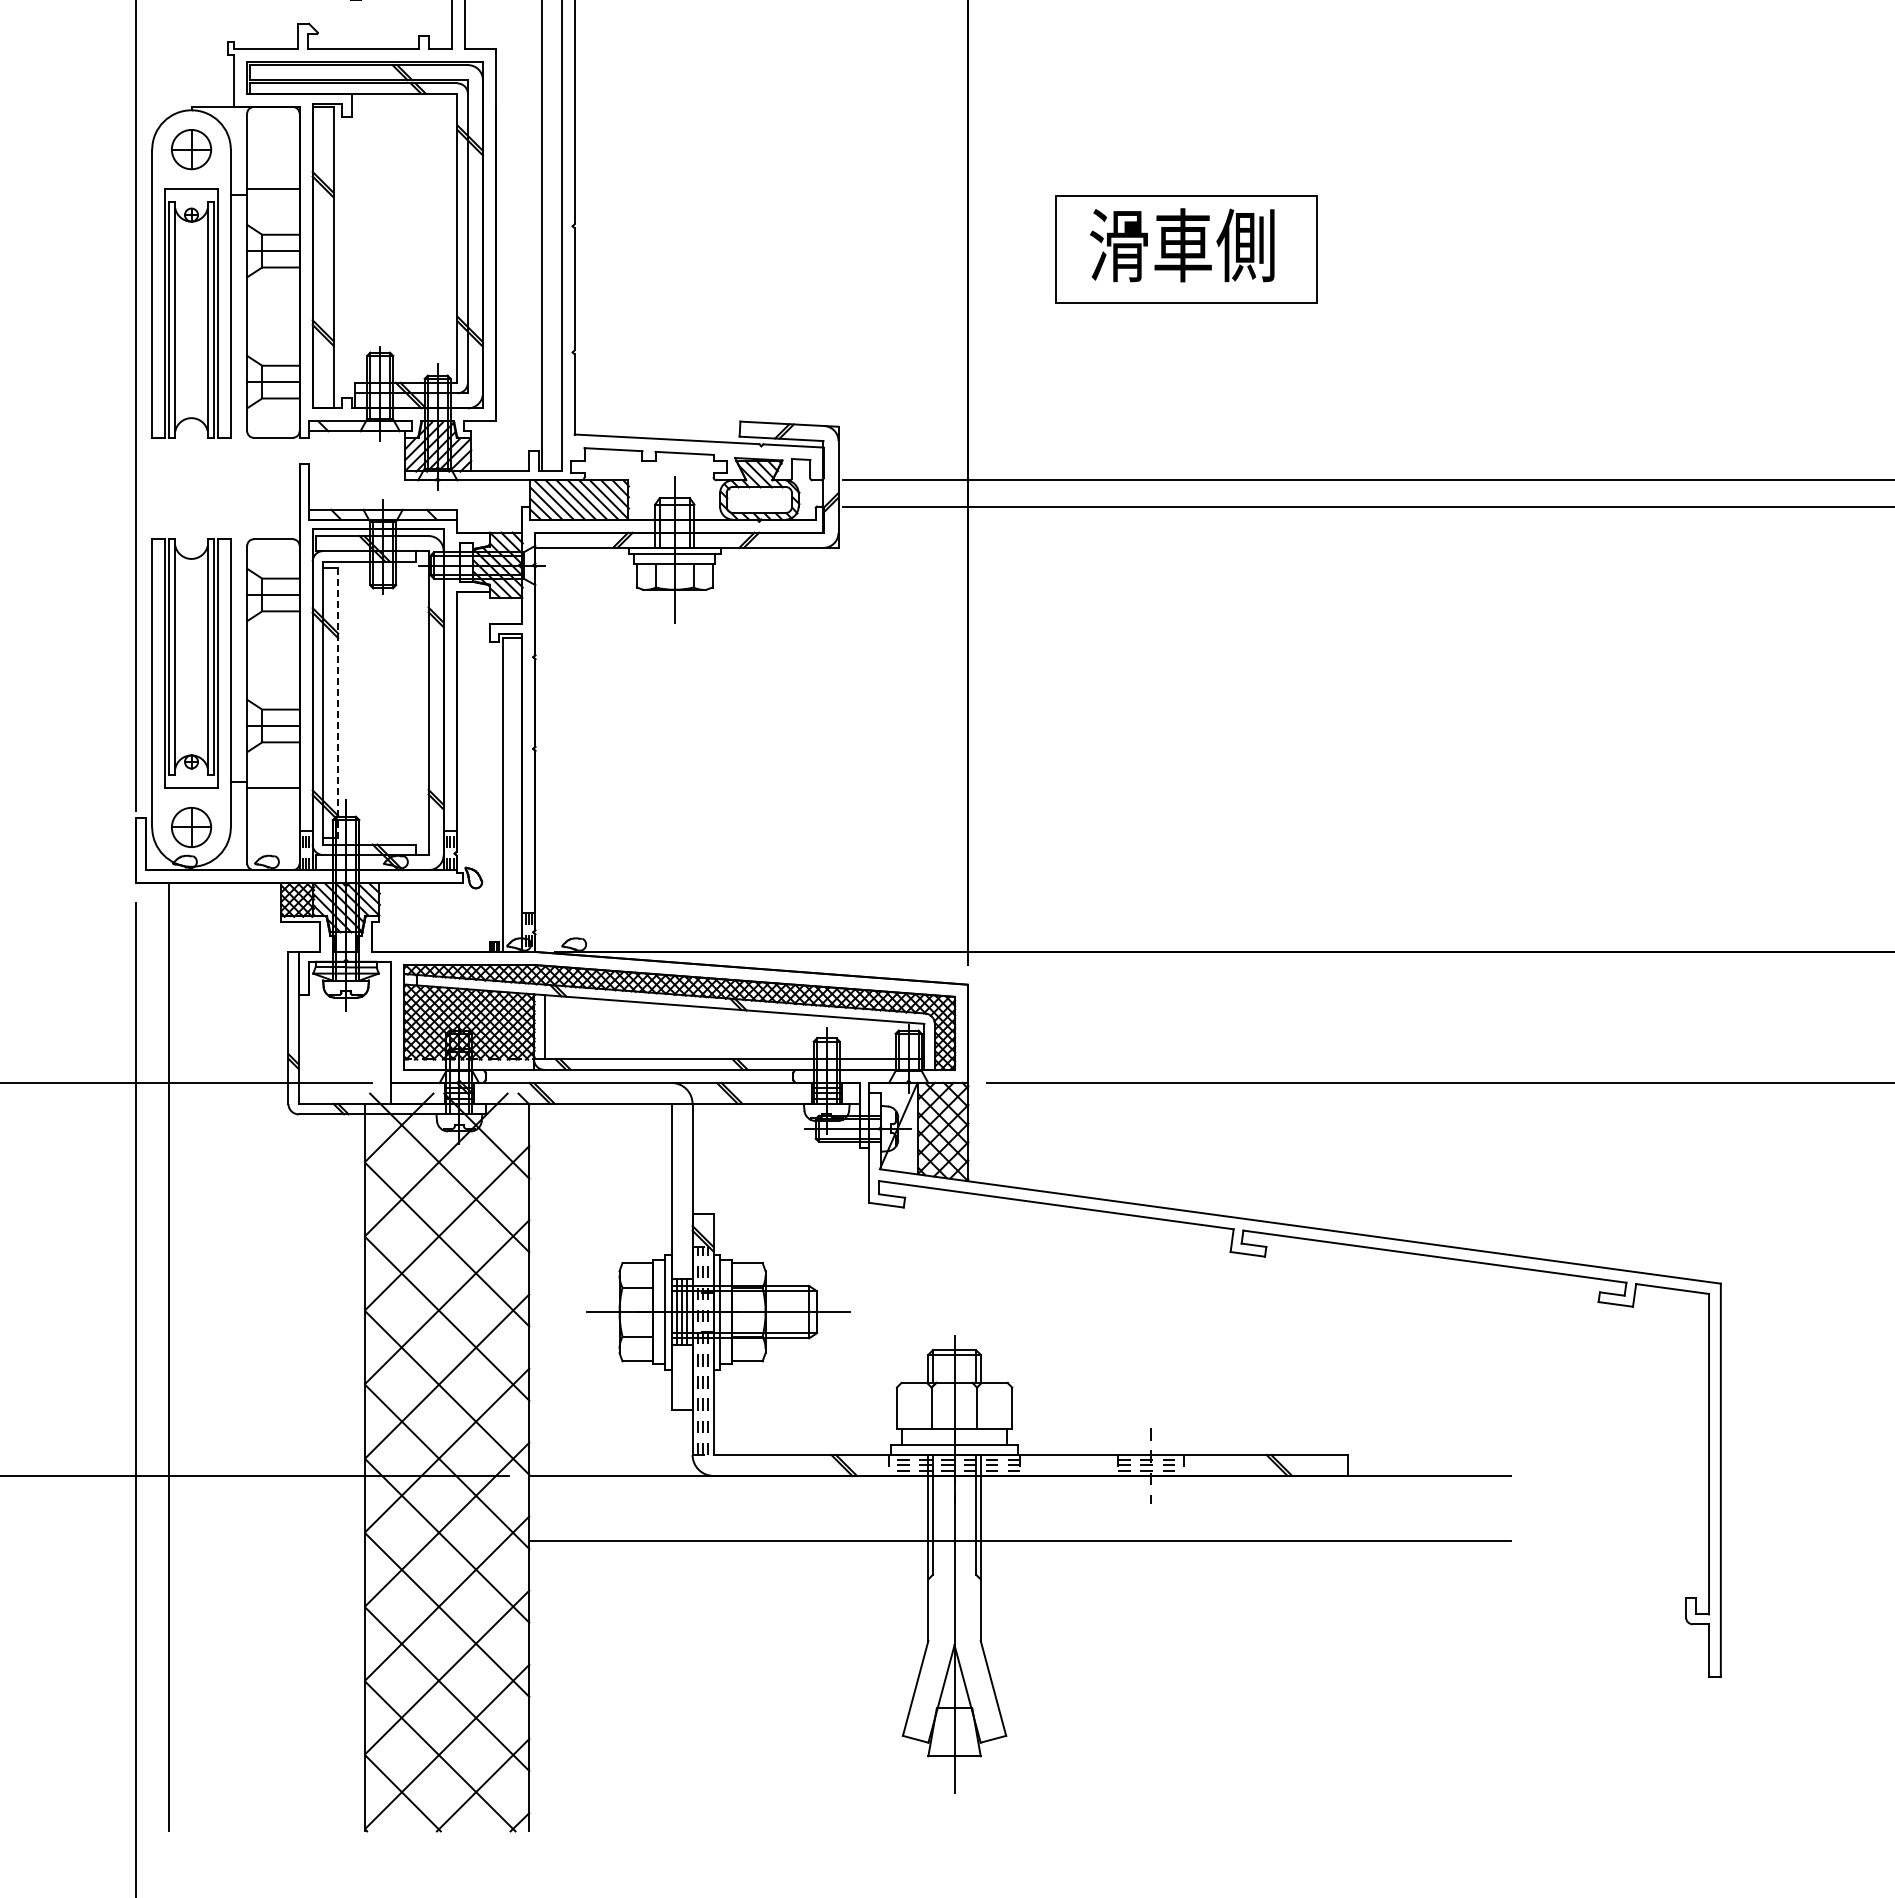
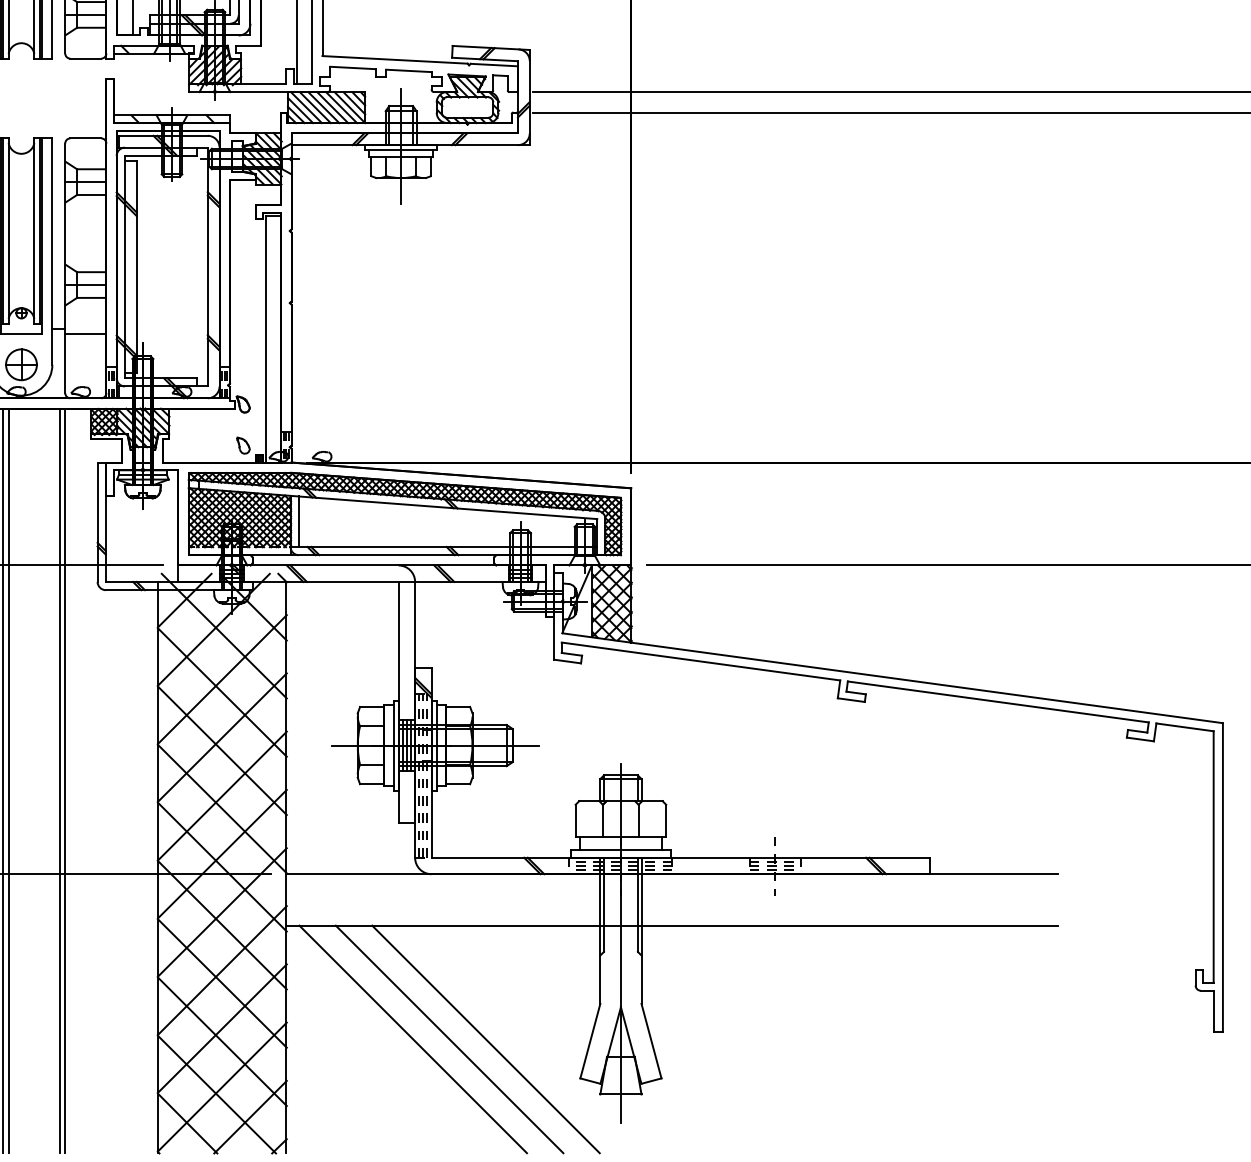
line: (338, 703) -> (136, 267), dashed -> solid
part: (474, 930) -> (243, 445), added
line: (175, 1357) -> (8, 781), added
line: (240, 1357) -> (59, 781), added
line: (247, 1357) -> (65, 781), added
line: (690, 1686) -> (413, 1039), added
line: (736, 1686) -> (449, 1039), added
line: (782, 1686) -> (485, 1039), added

